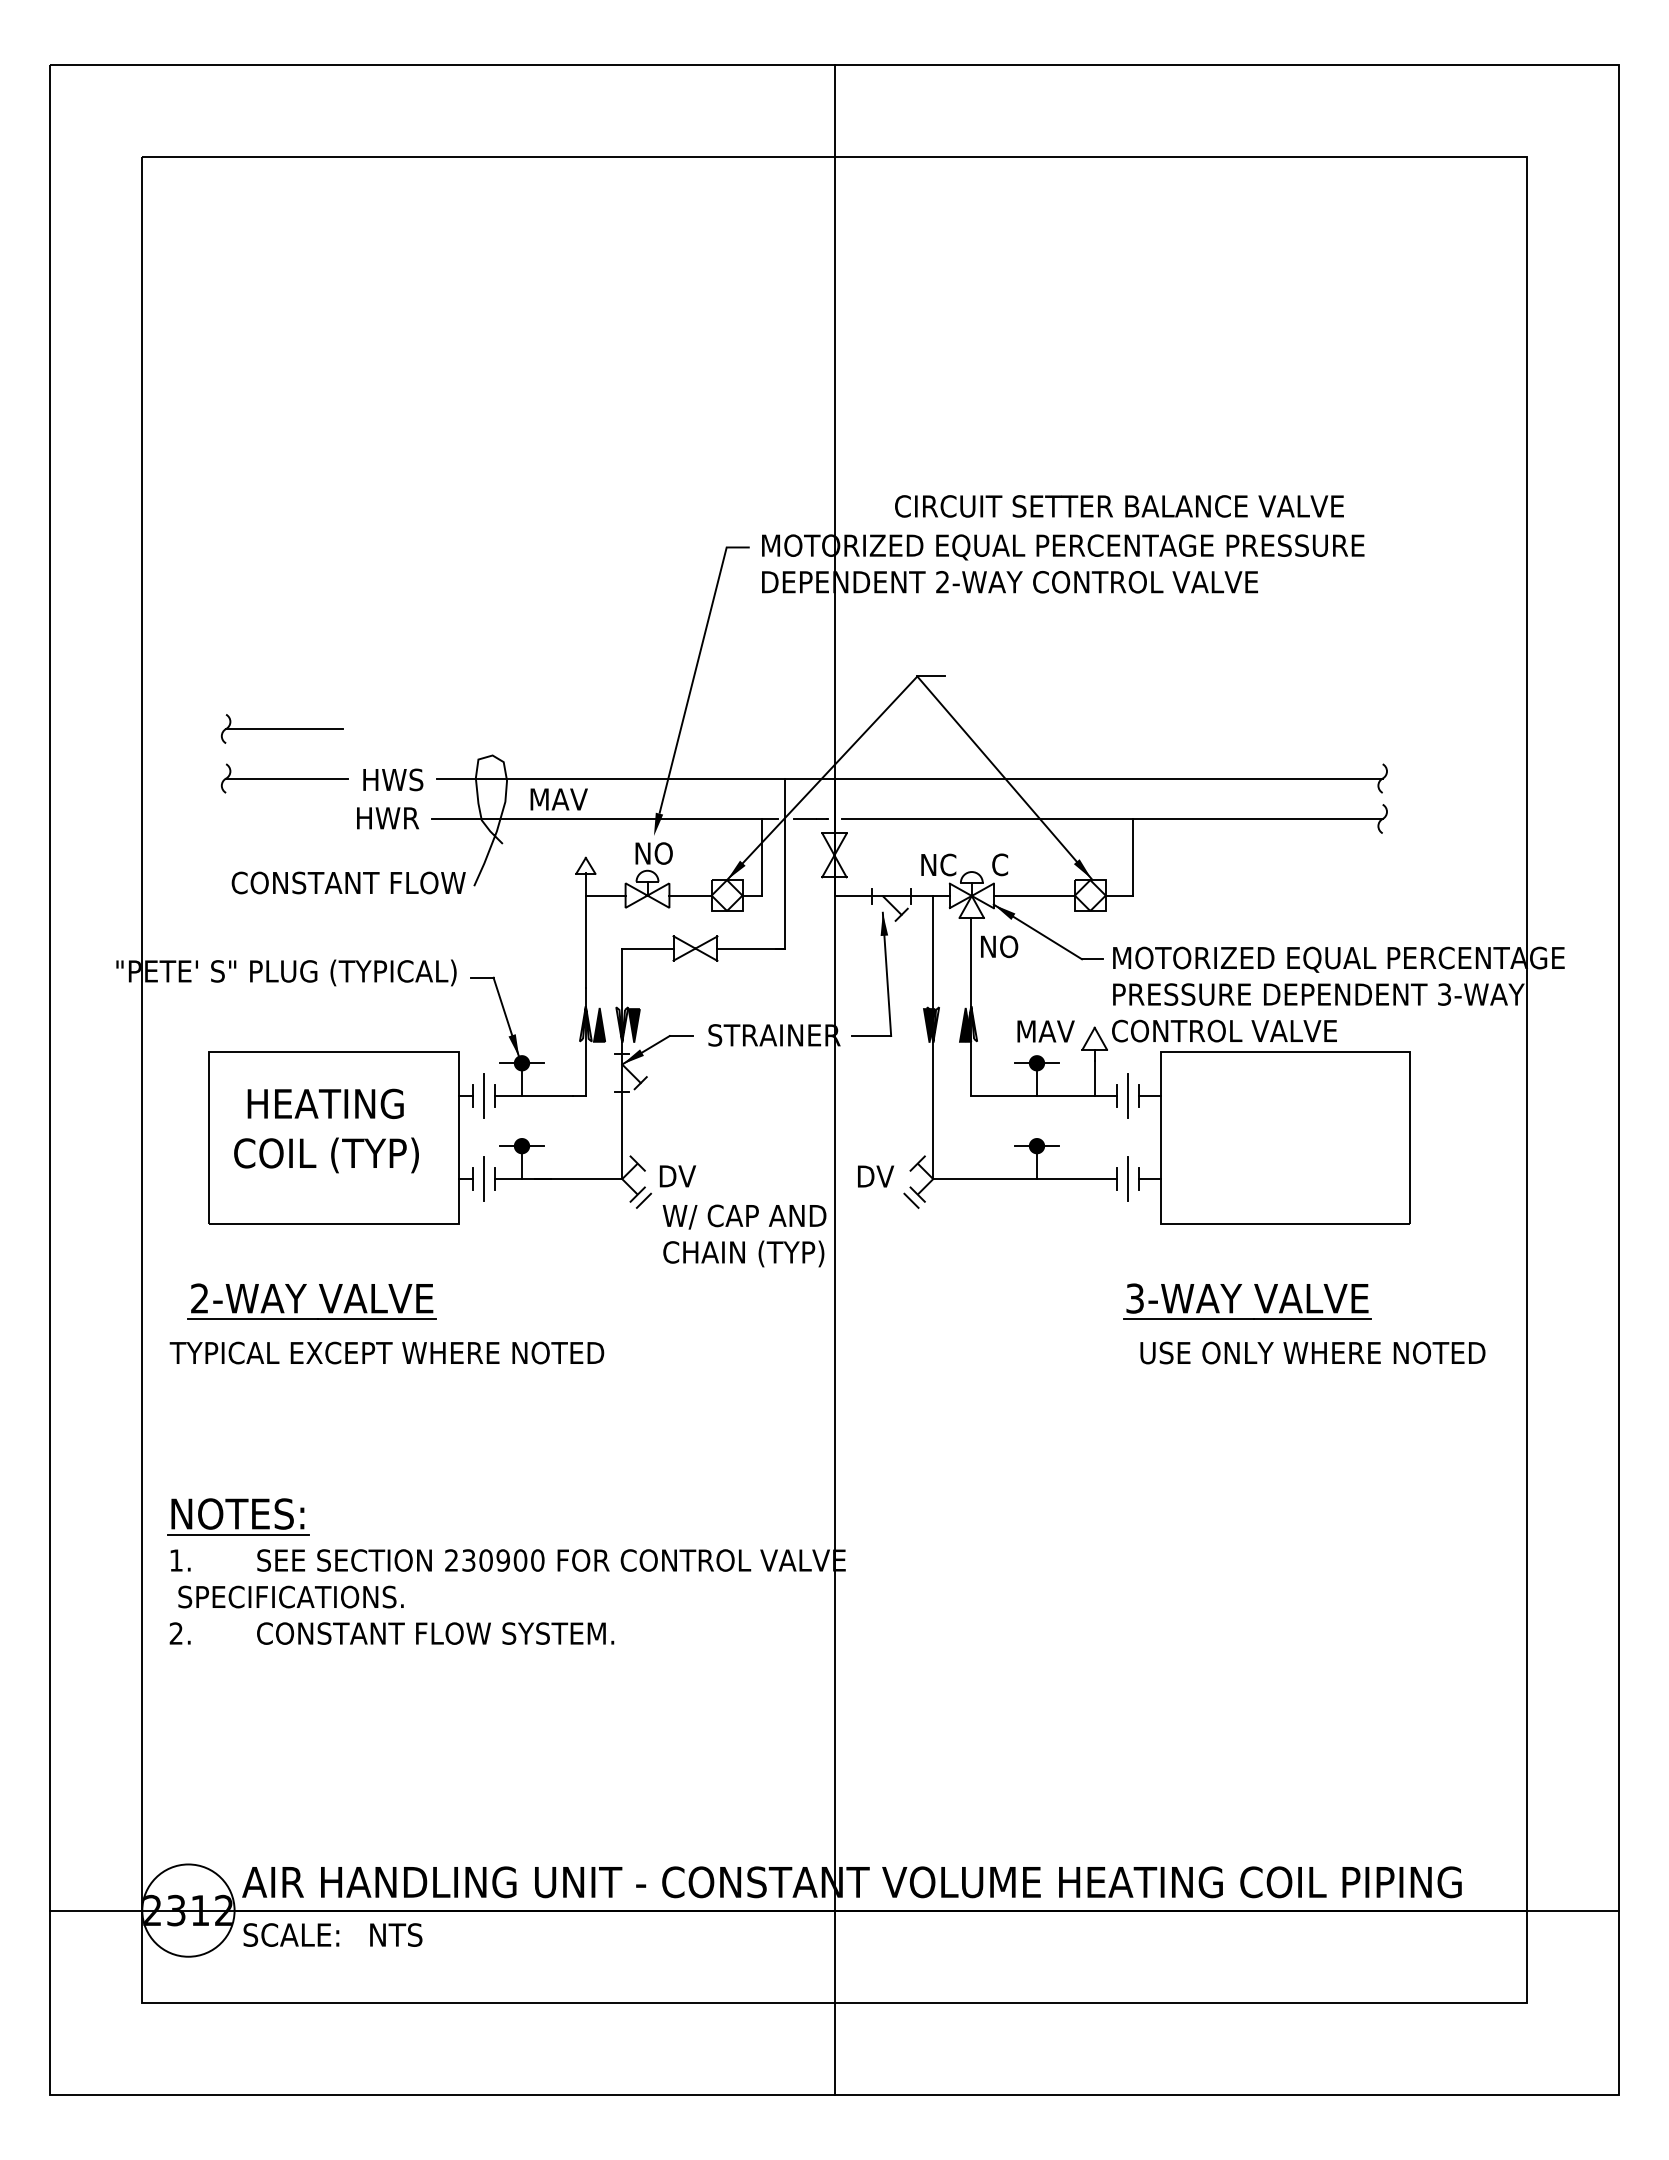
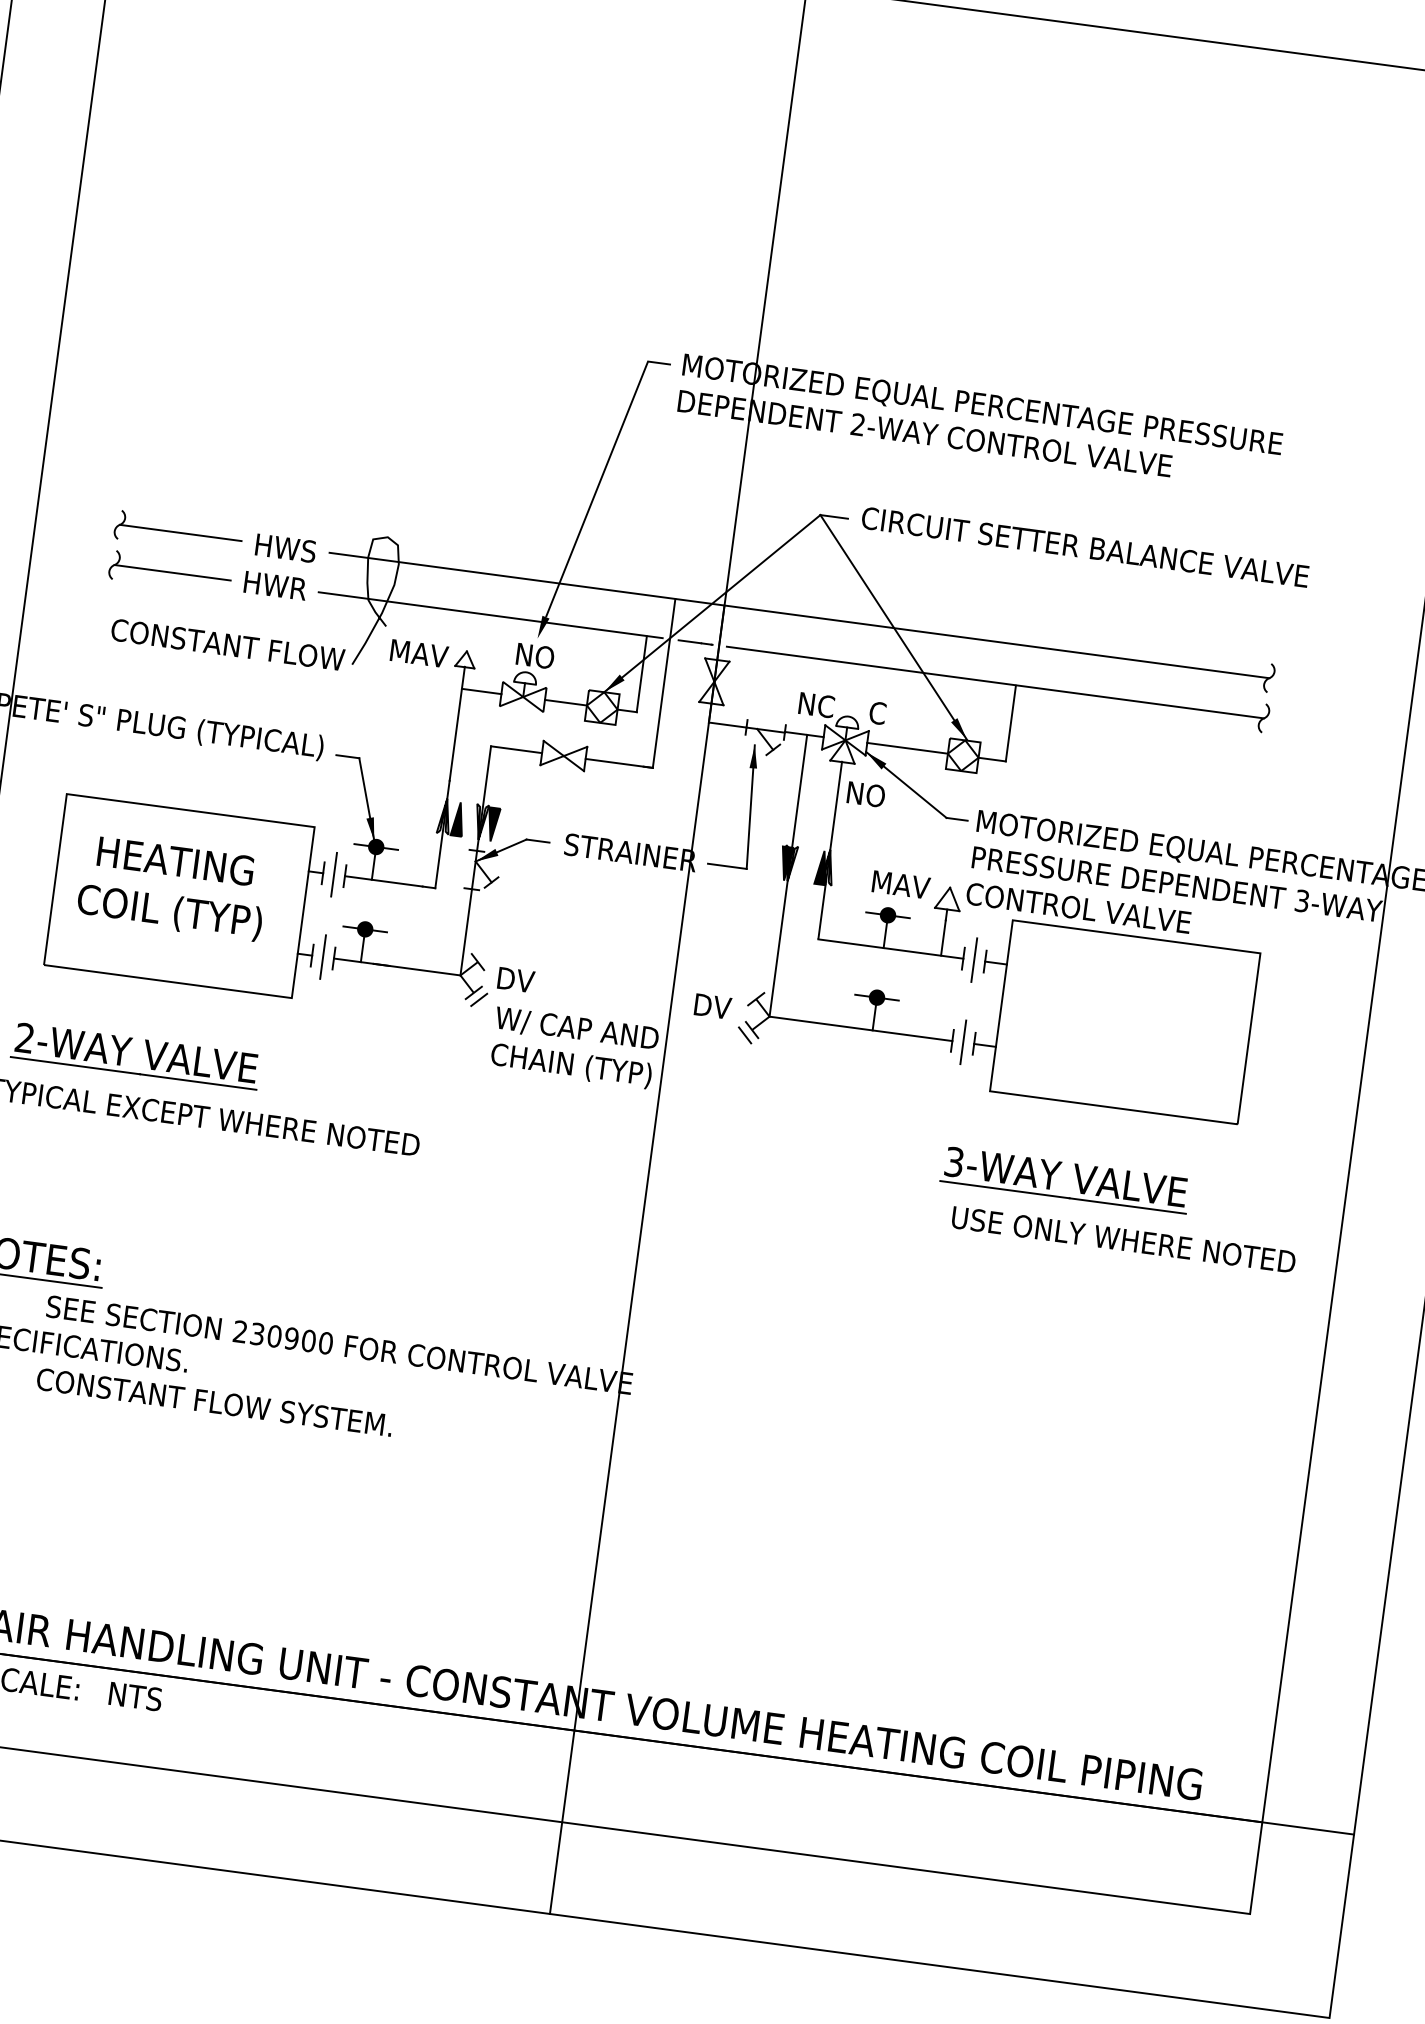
text: (1119, 506) -> (1085, 547), moved
part: (281, 728) -> (169, 571), moved
text: (558, 799) -> (418, 653), moved

